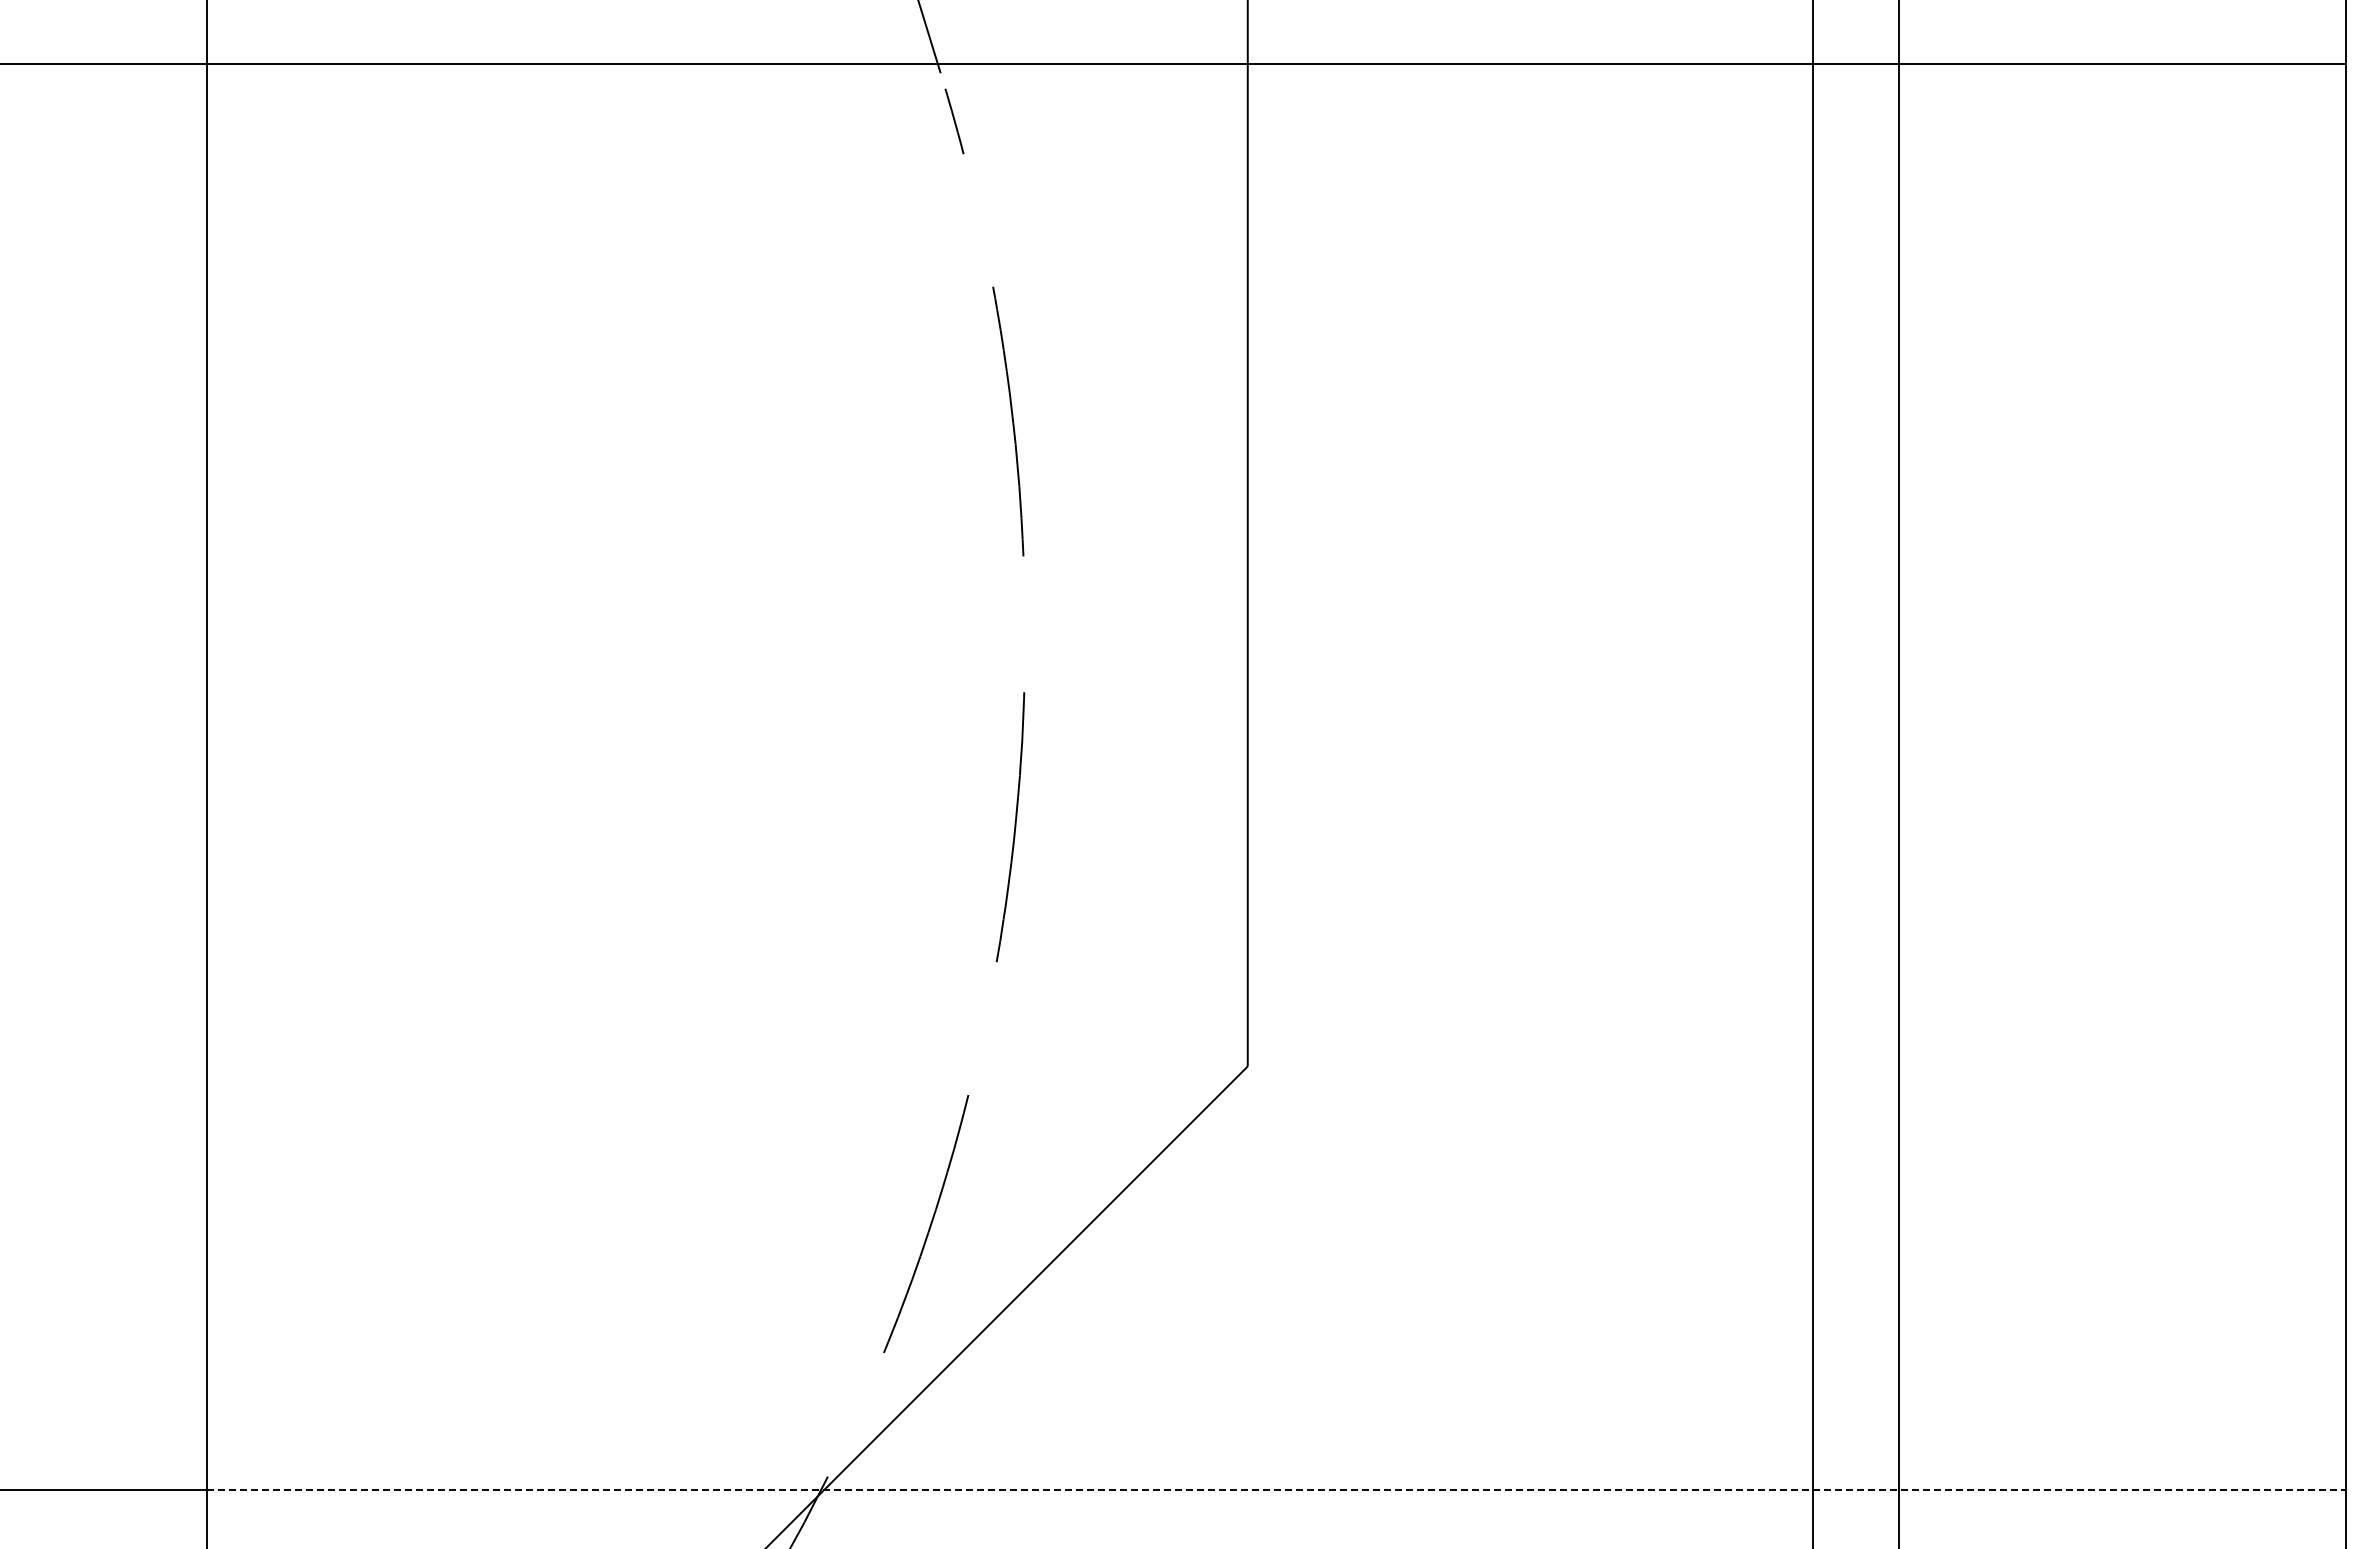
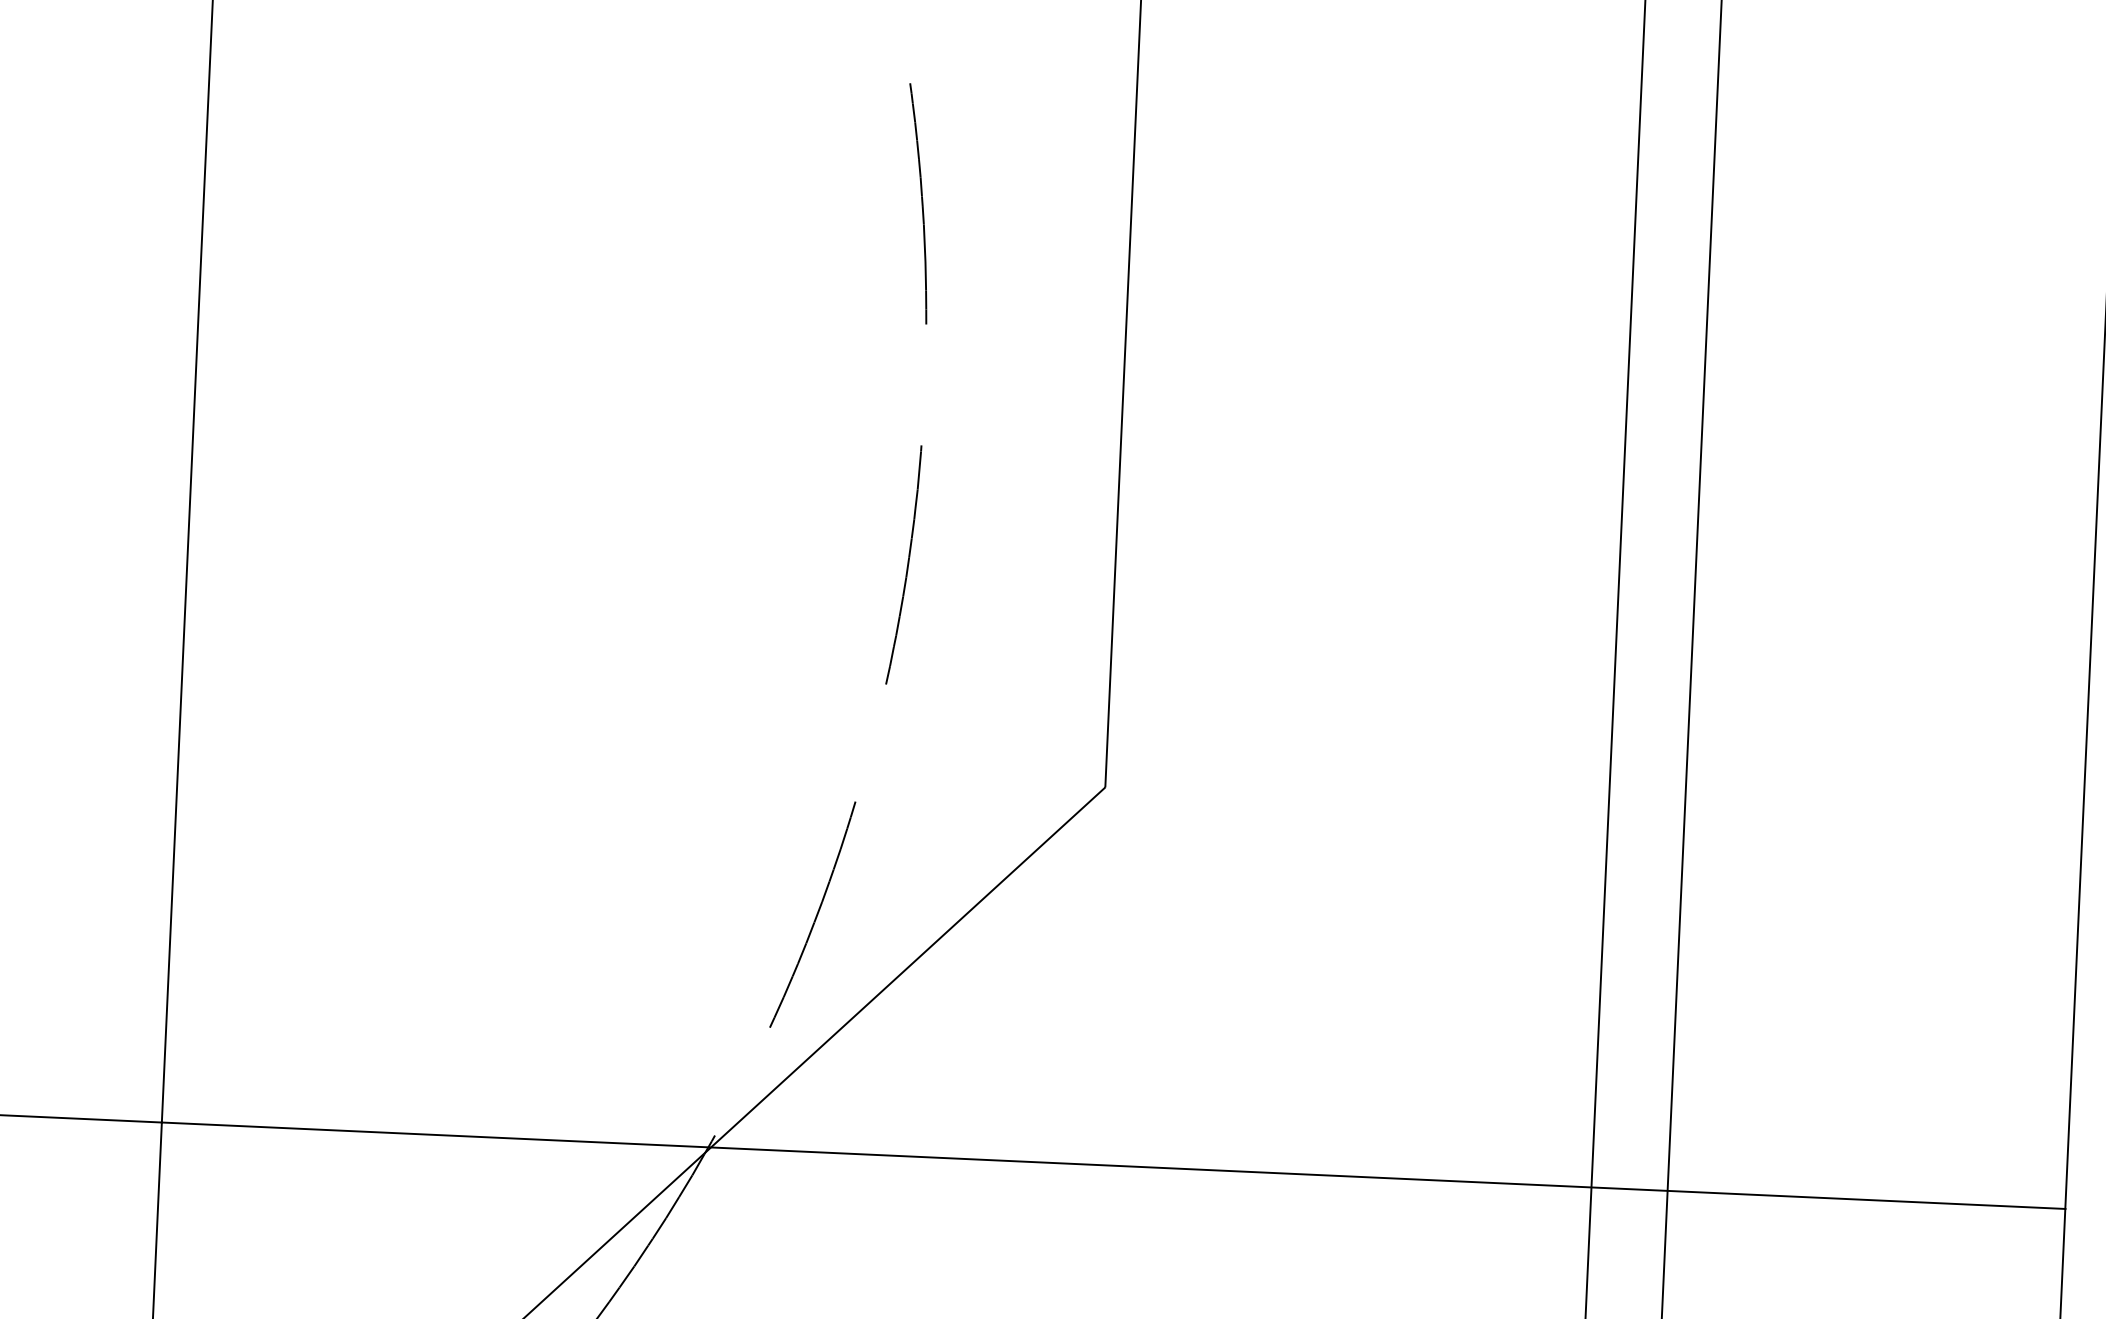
line: (1276, 1490) -> (1113, 1166), dashed -> solid

